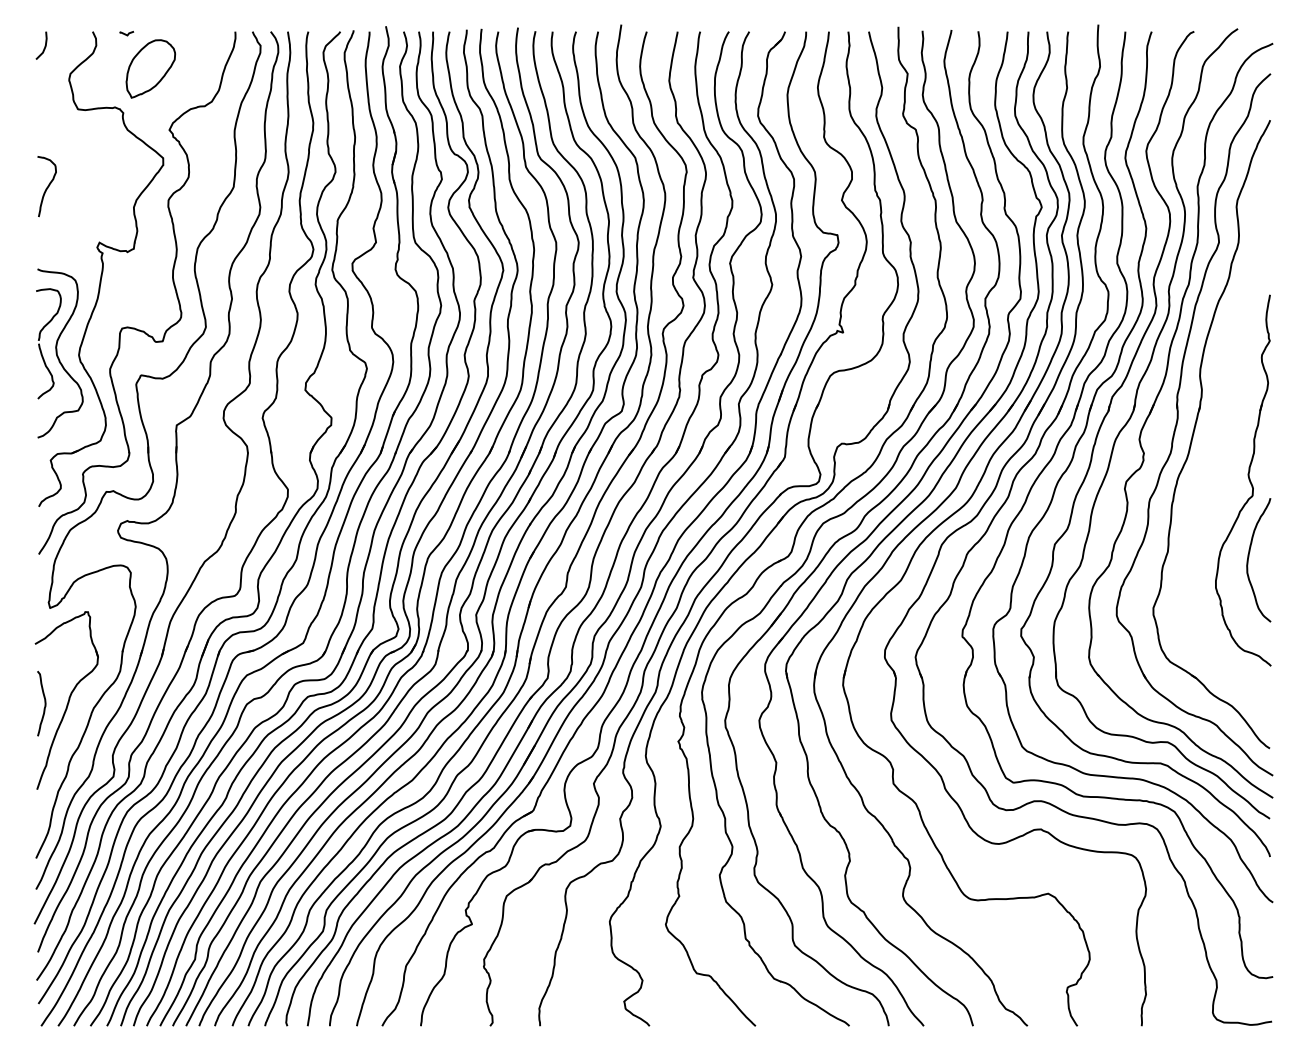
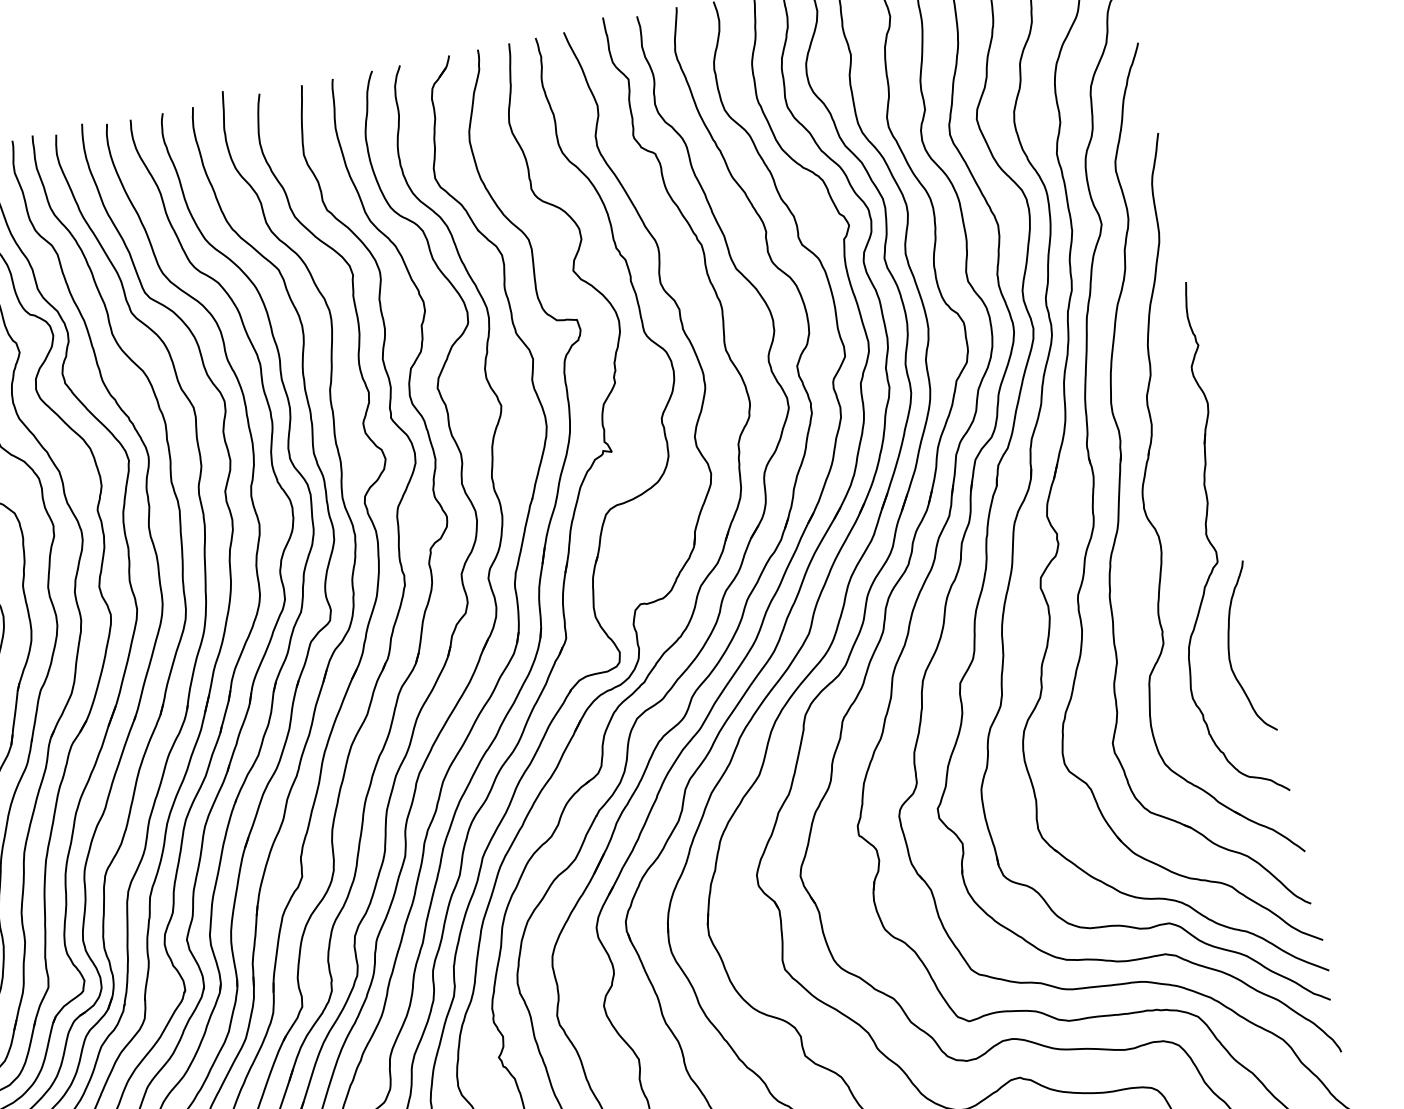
part: (1210, 453) -> (1148, 515), added

